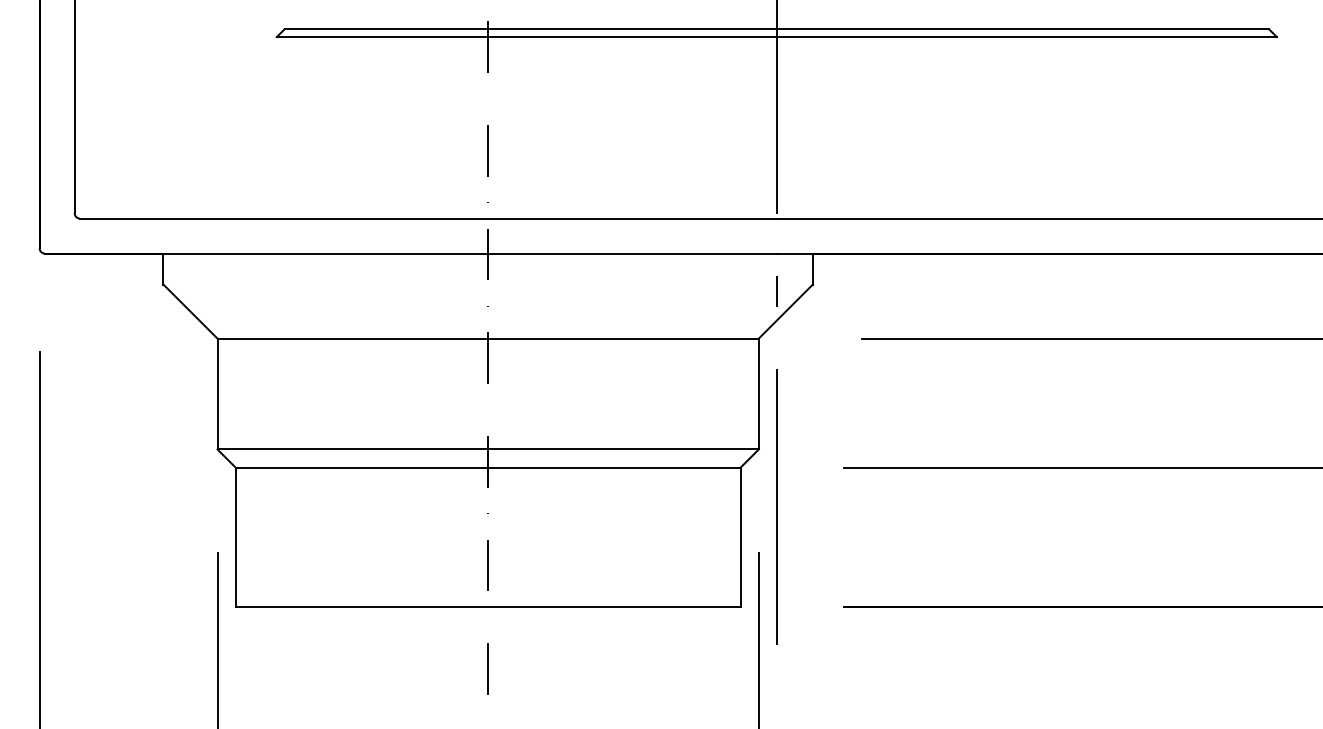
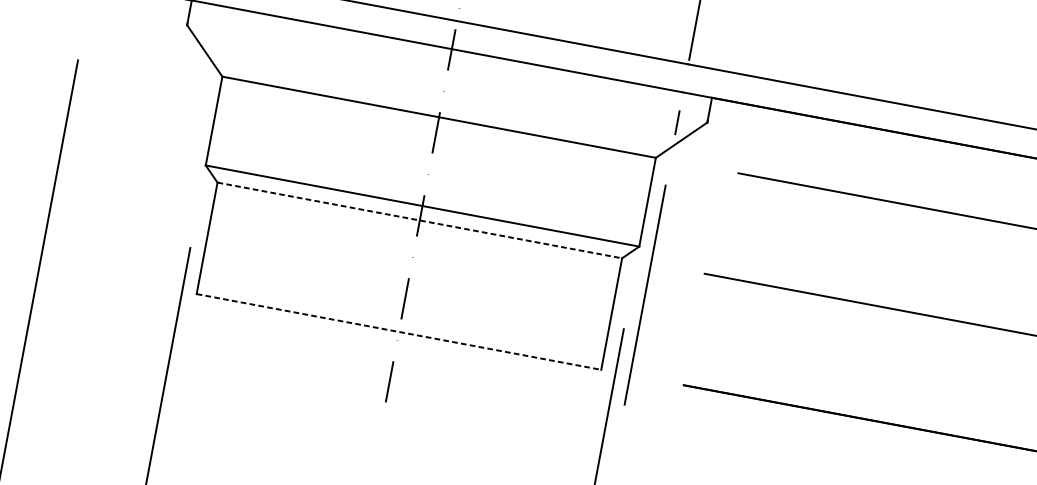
line: (488, 467) -> (420, 220), solid -> dashed
line: (488, 606) -> (399, 331), solid -> dashed

